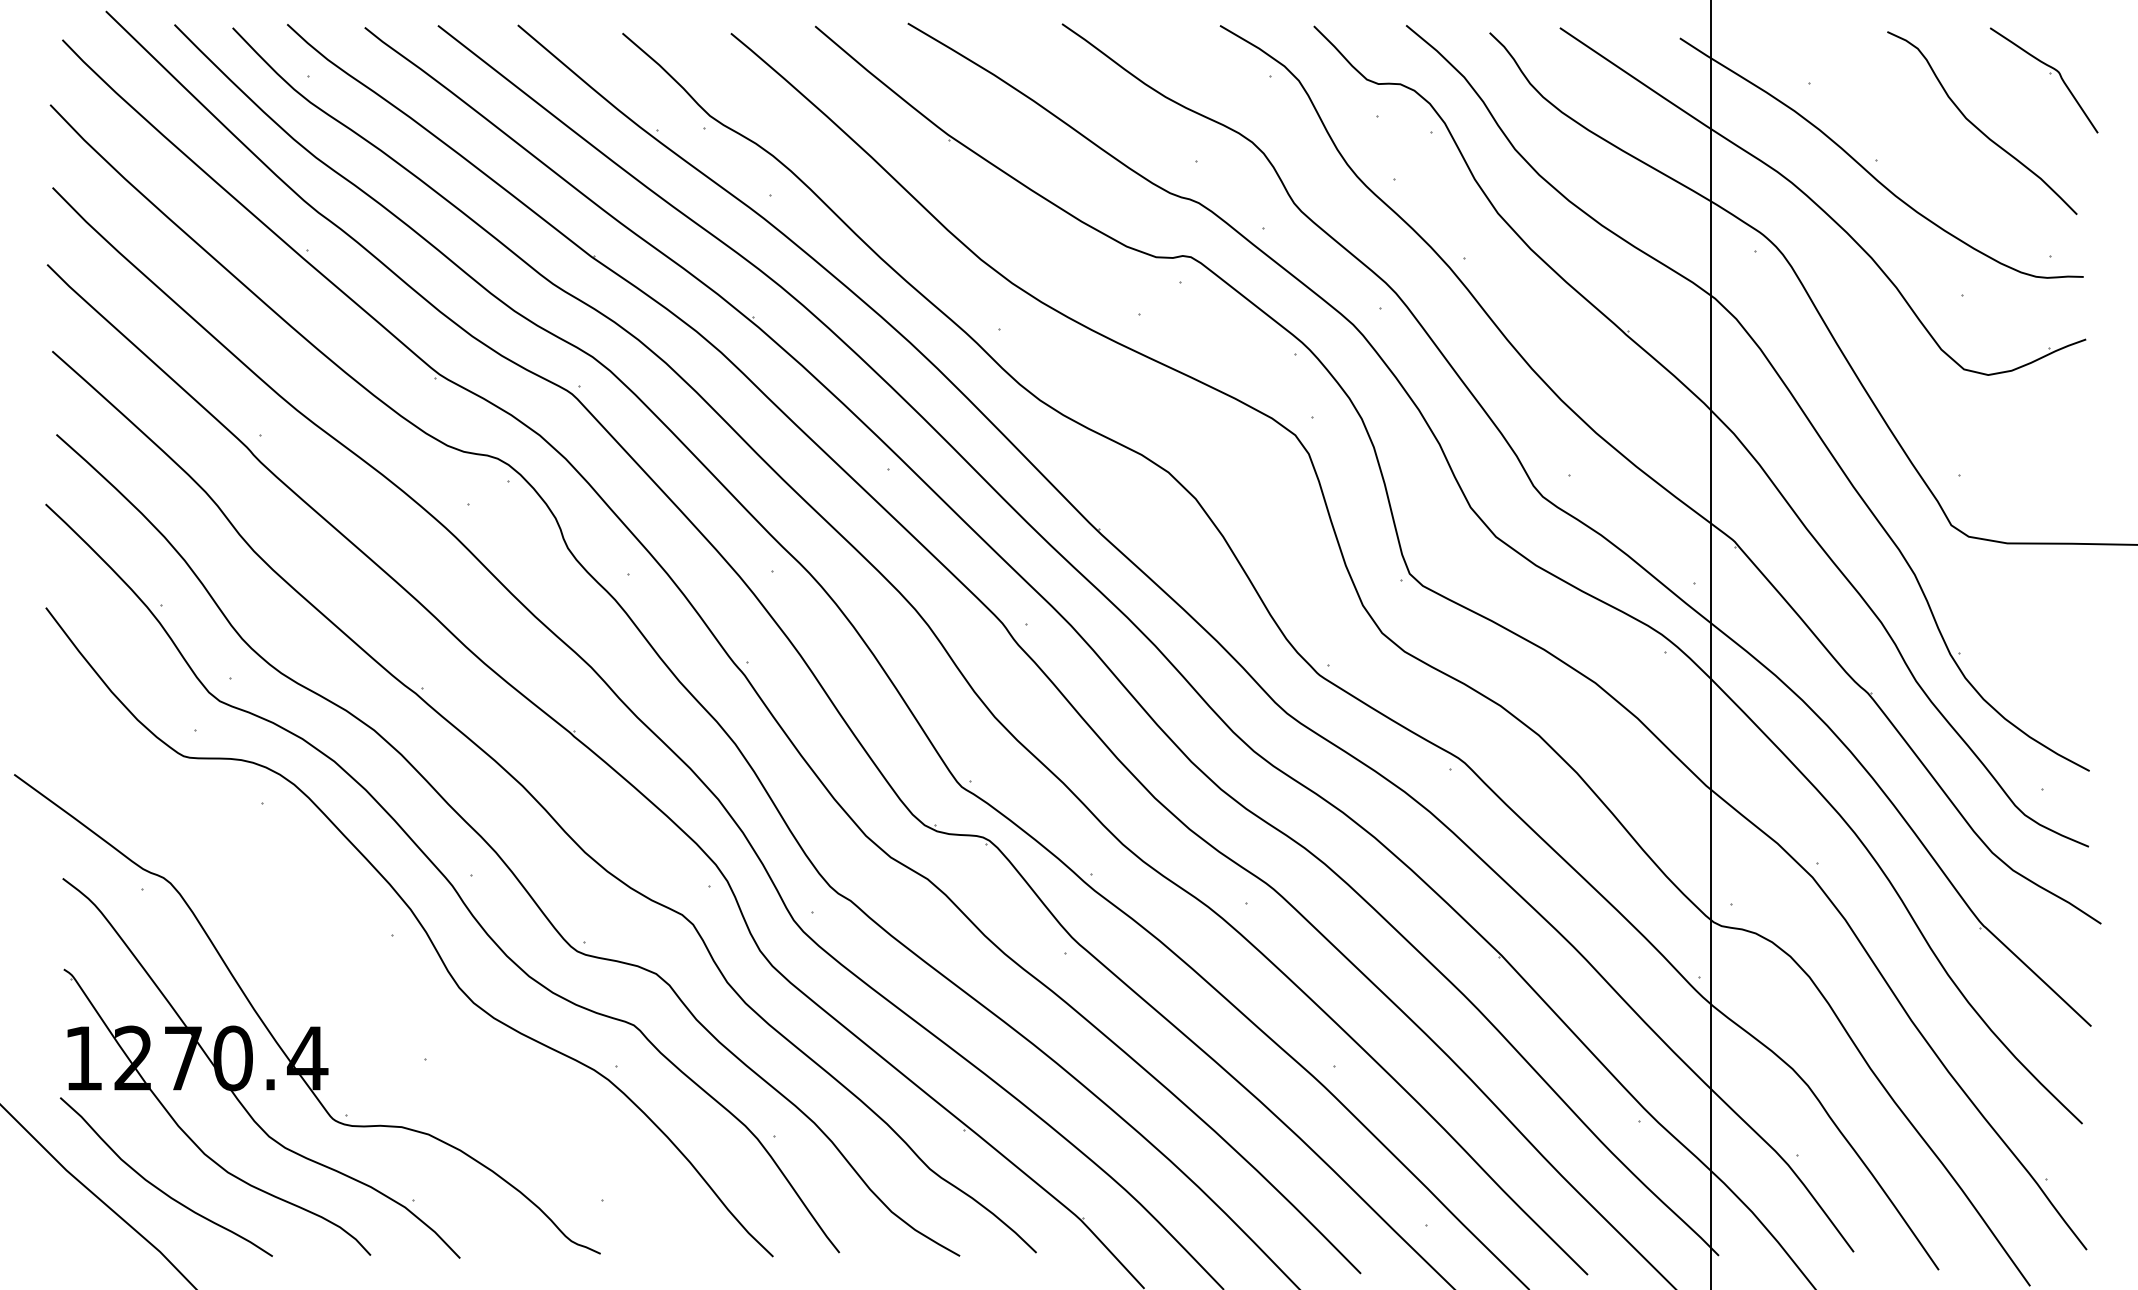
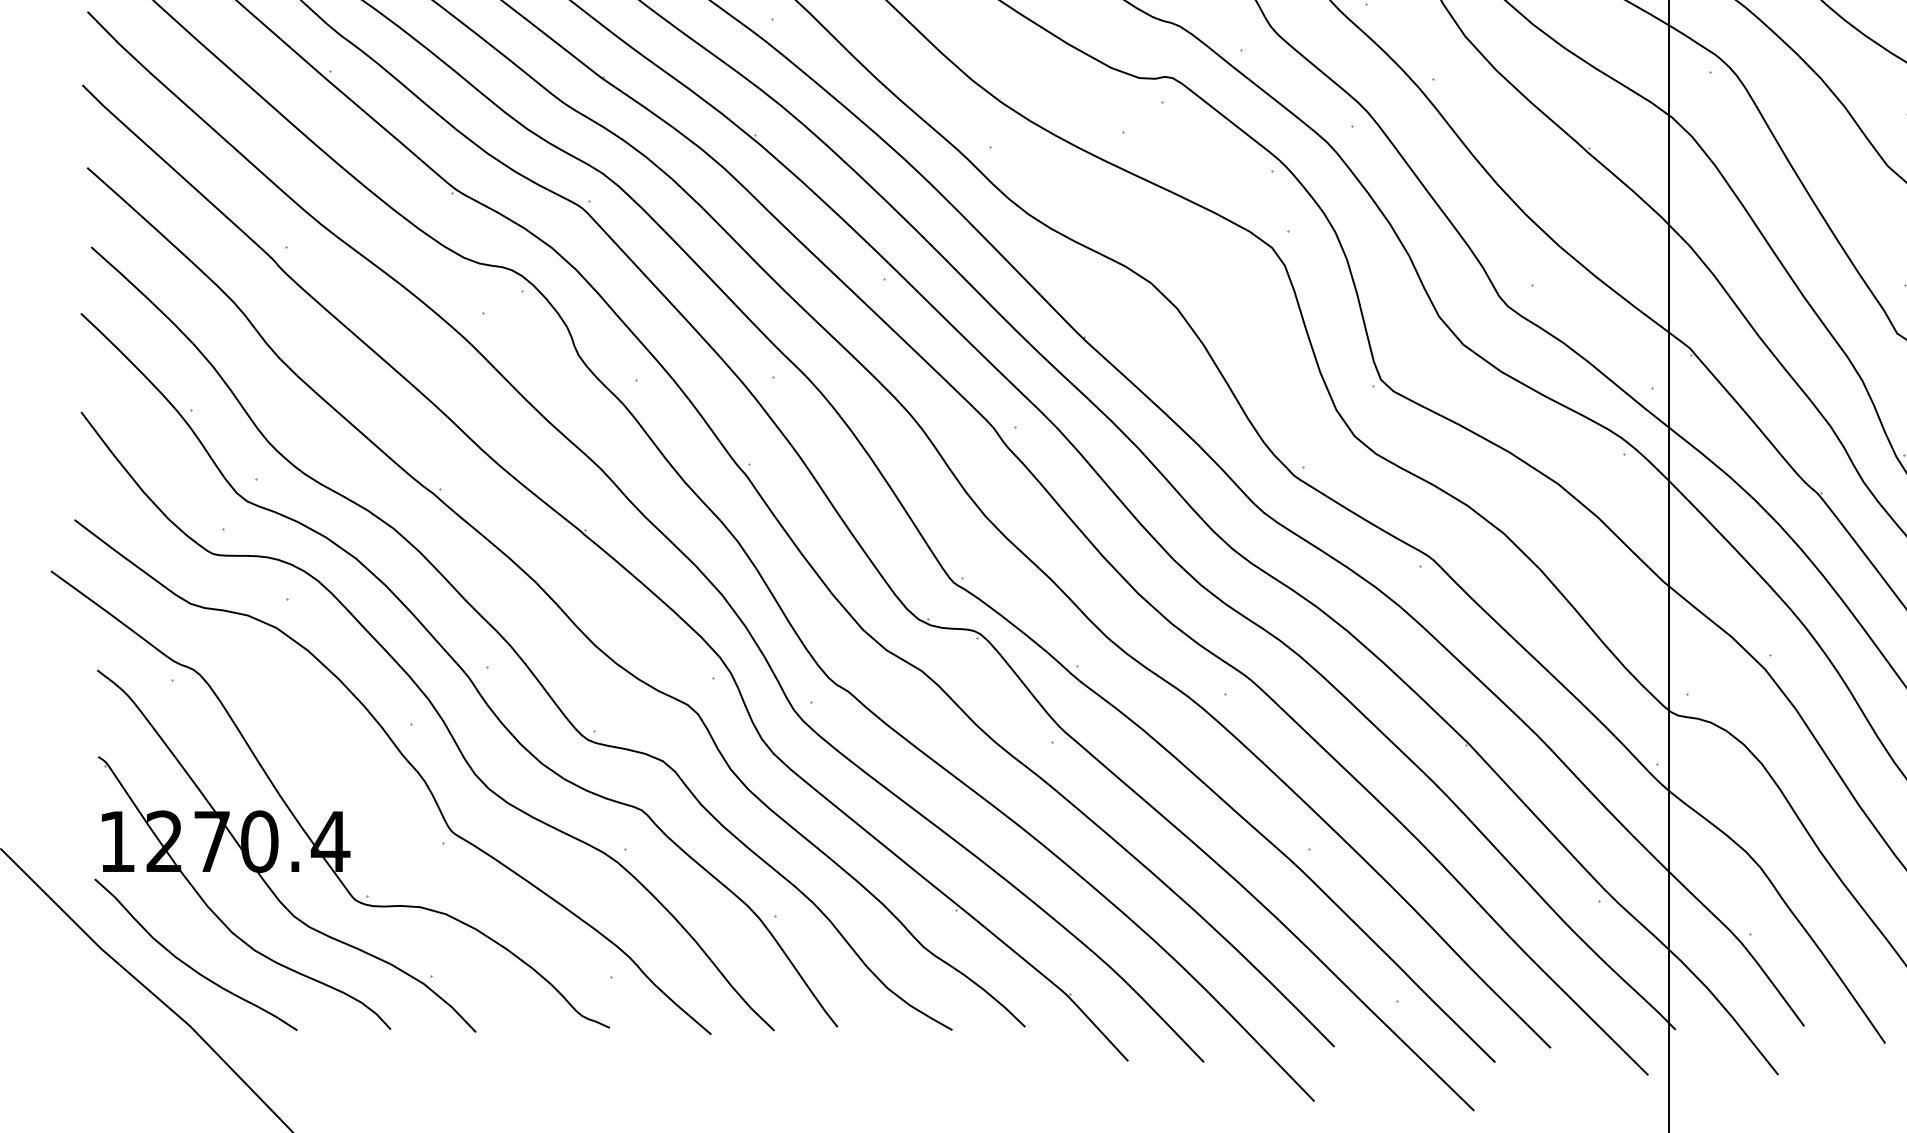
curve: (387, 974) -> (406, 761), added

